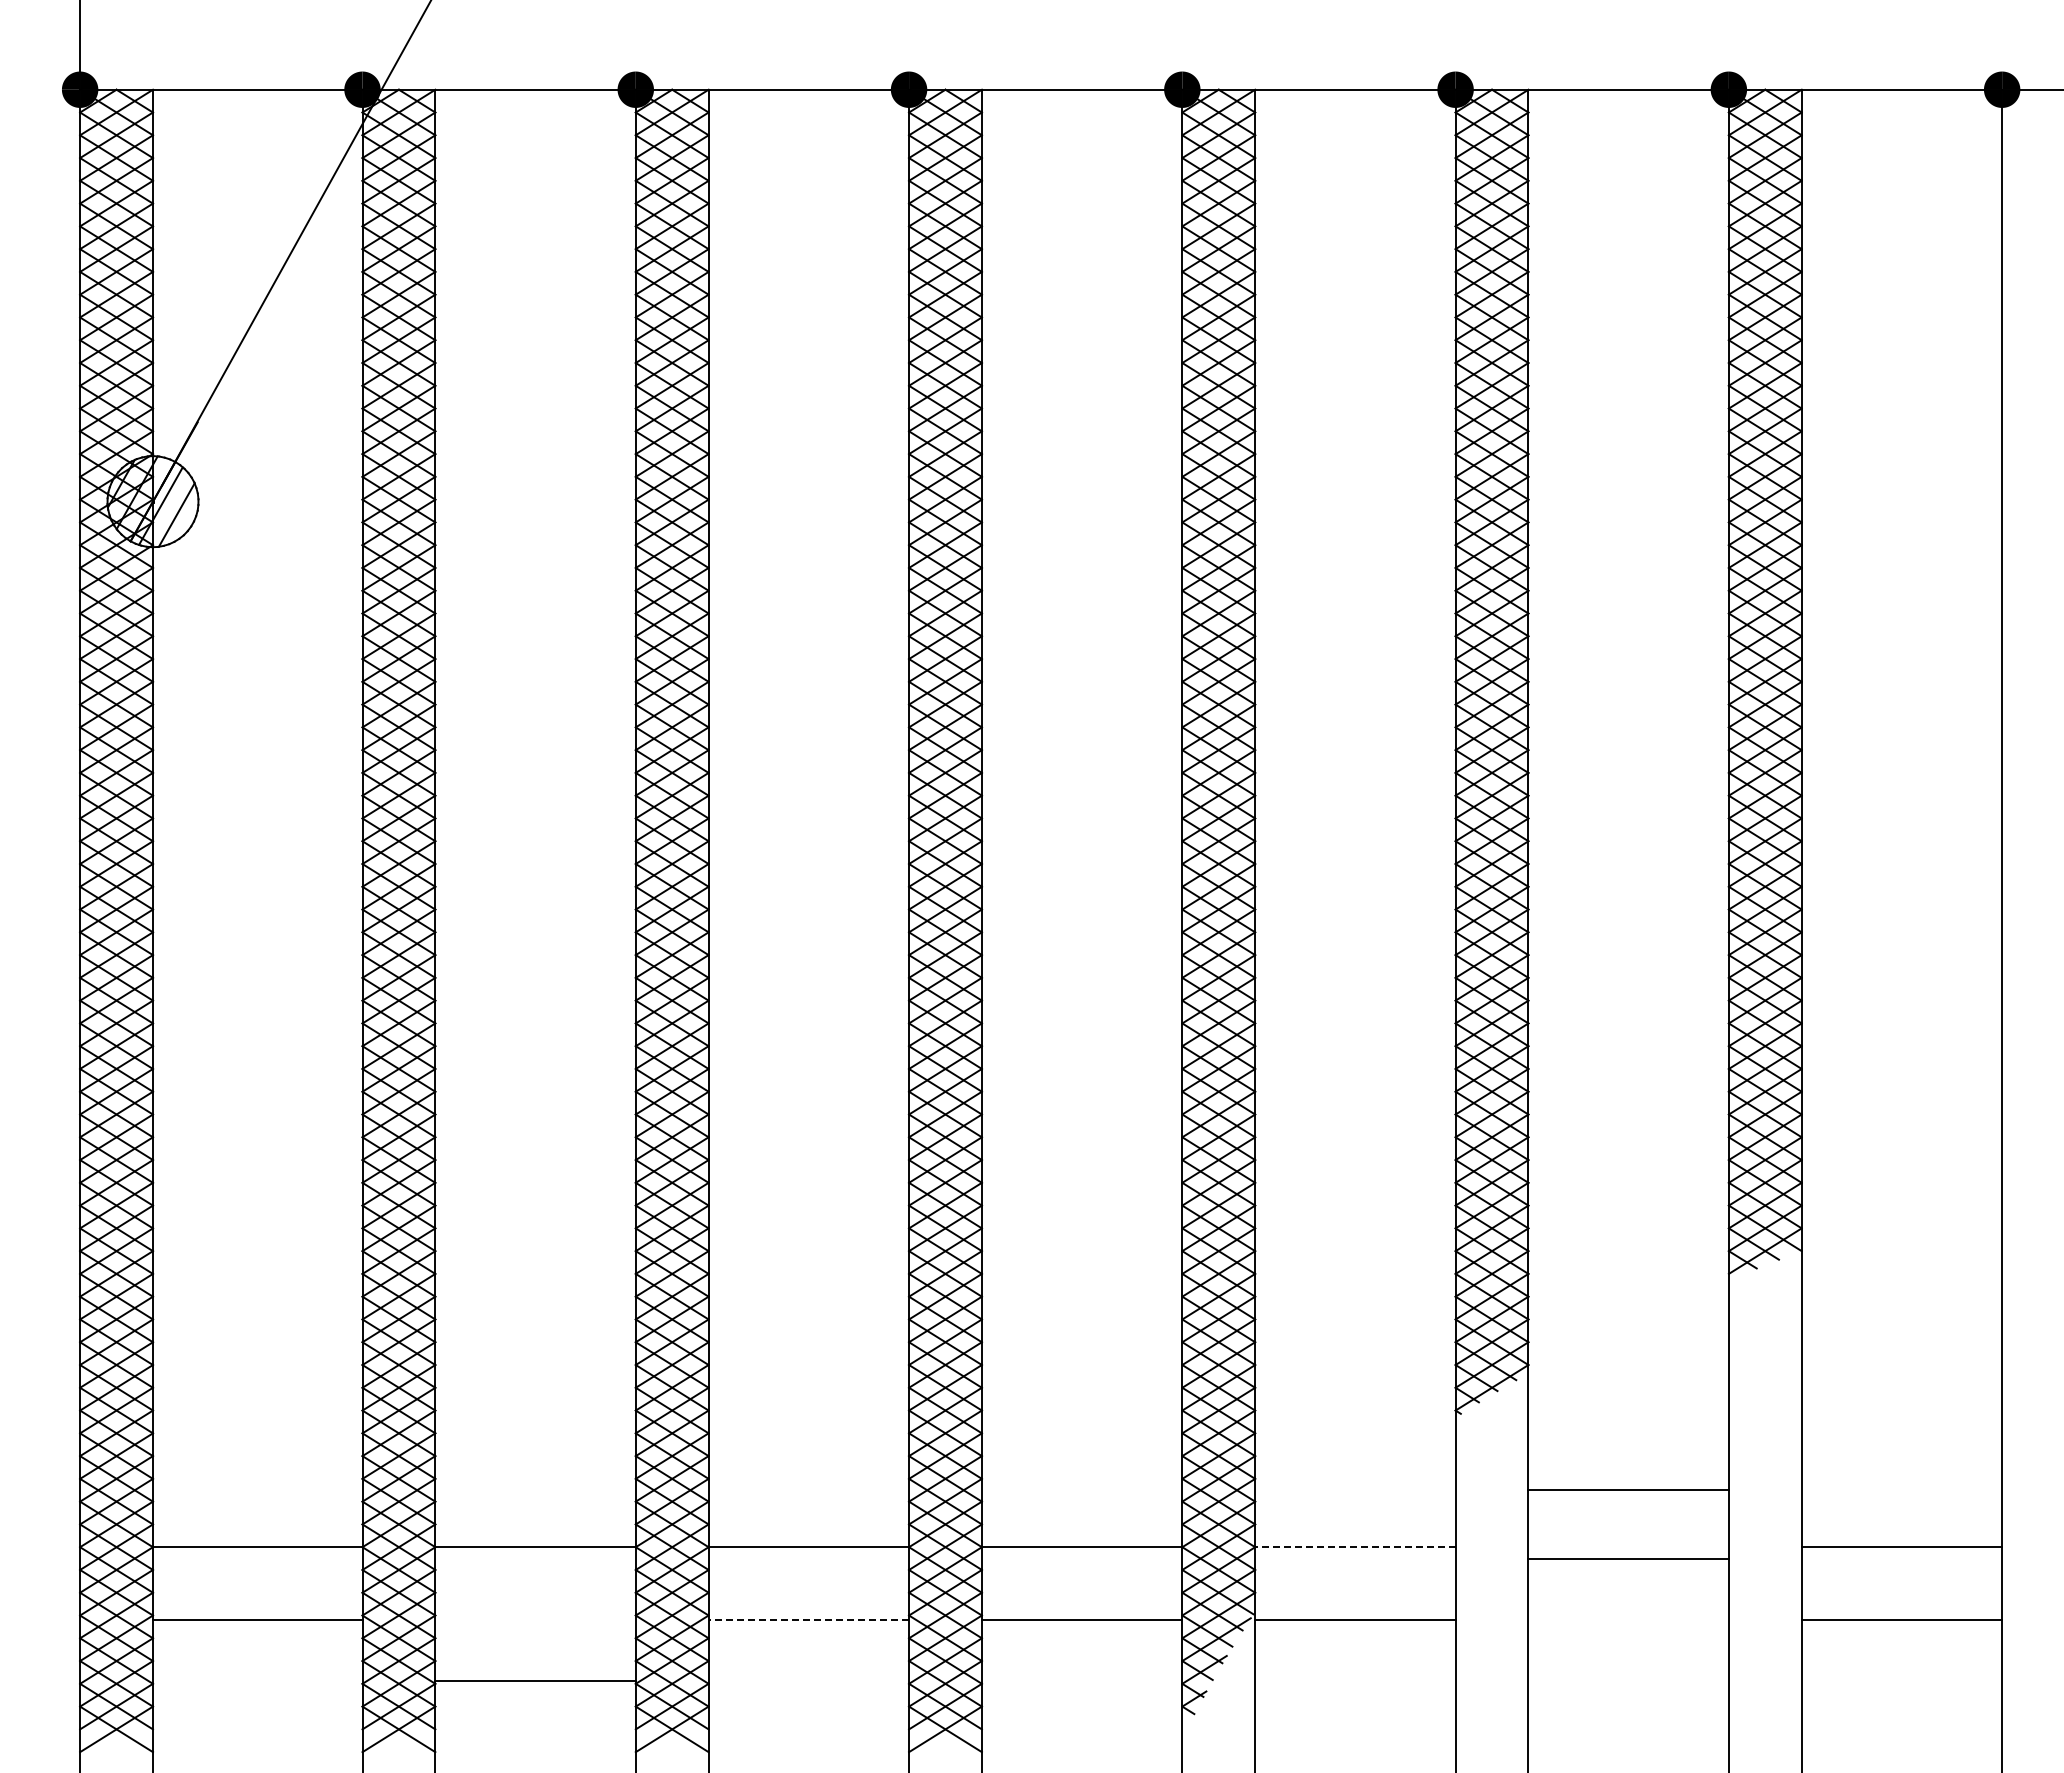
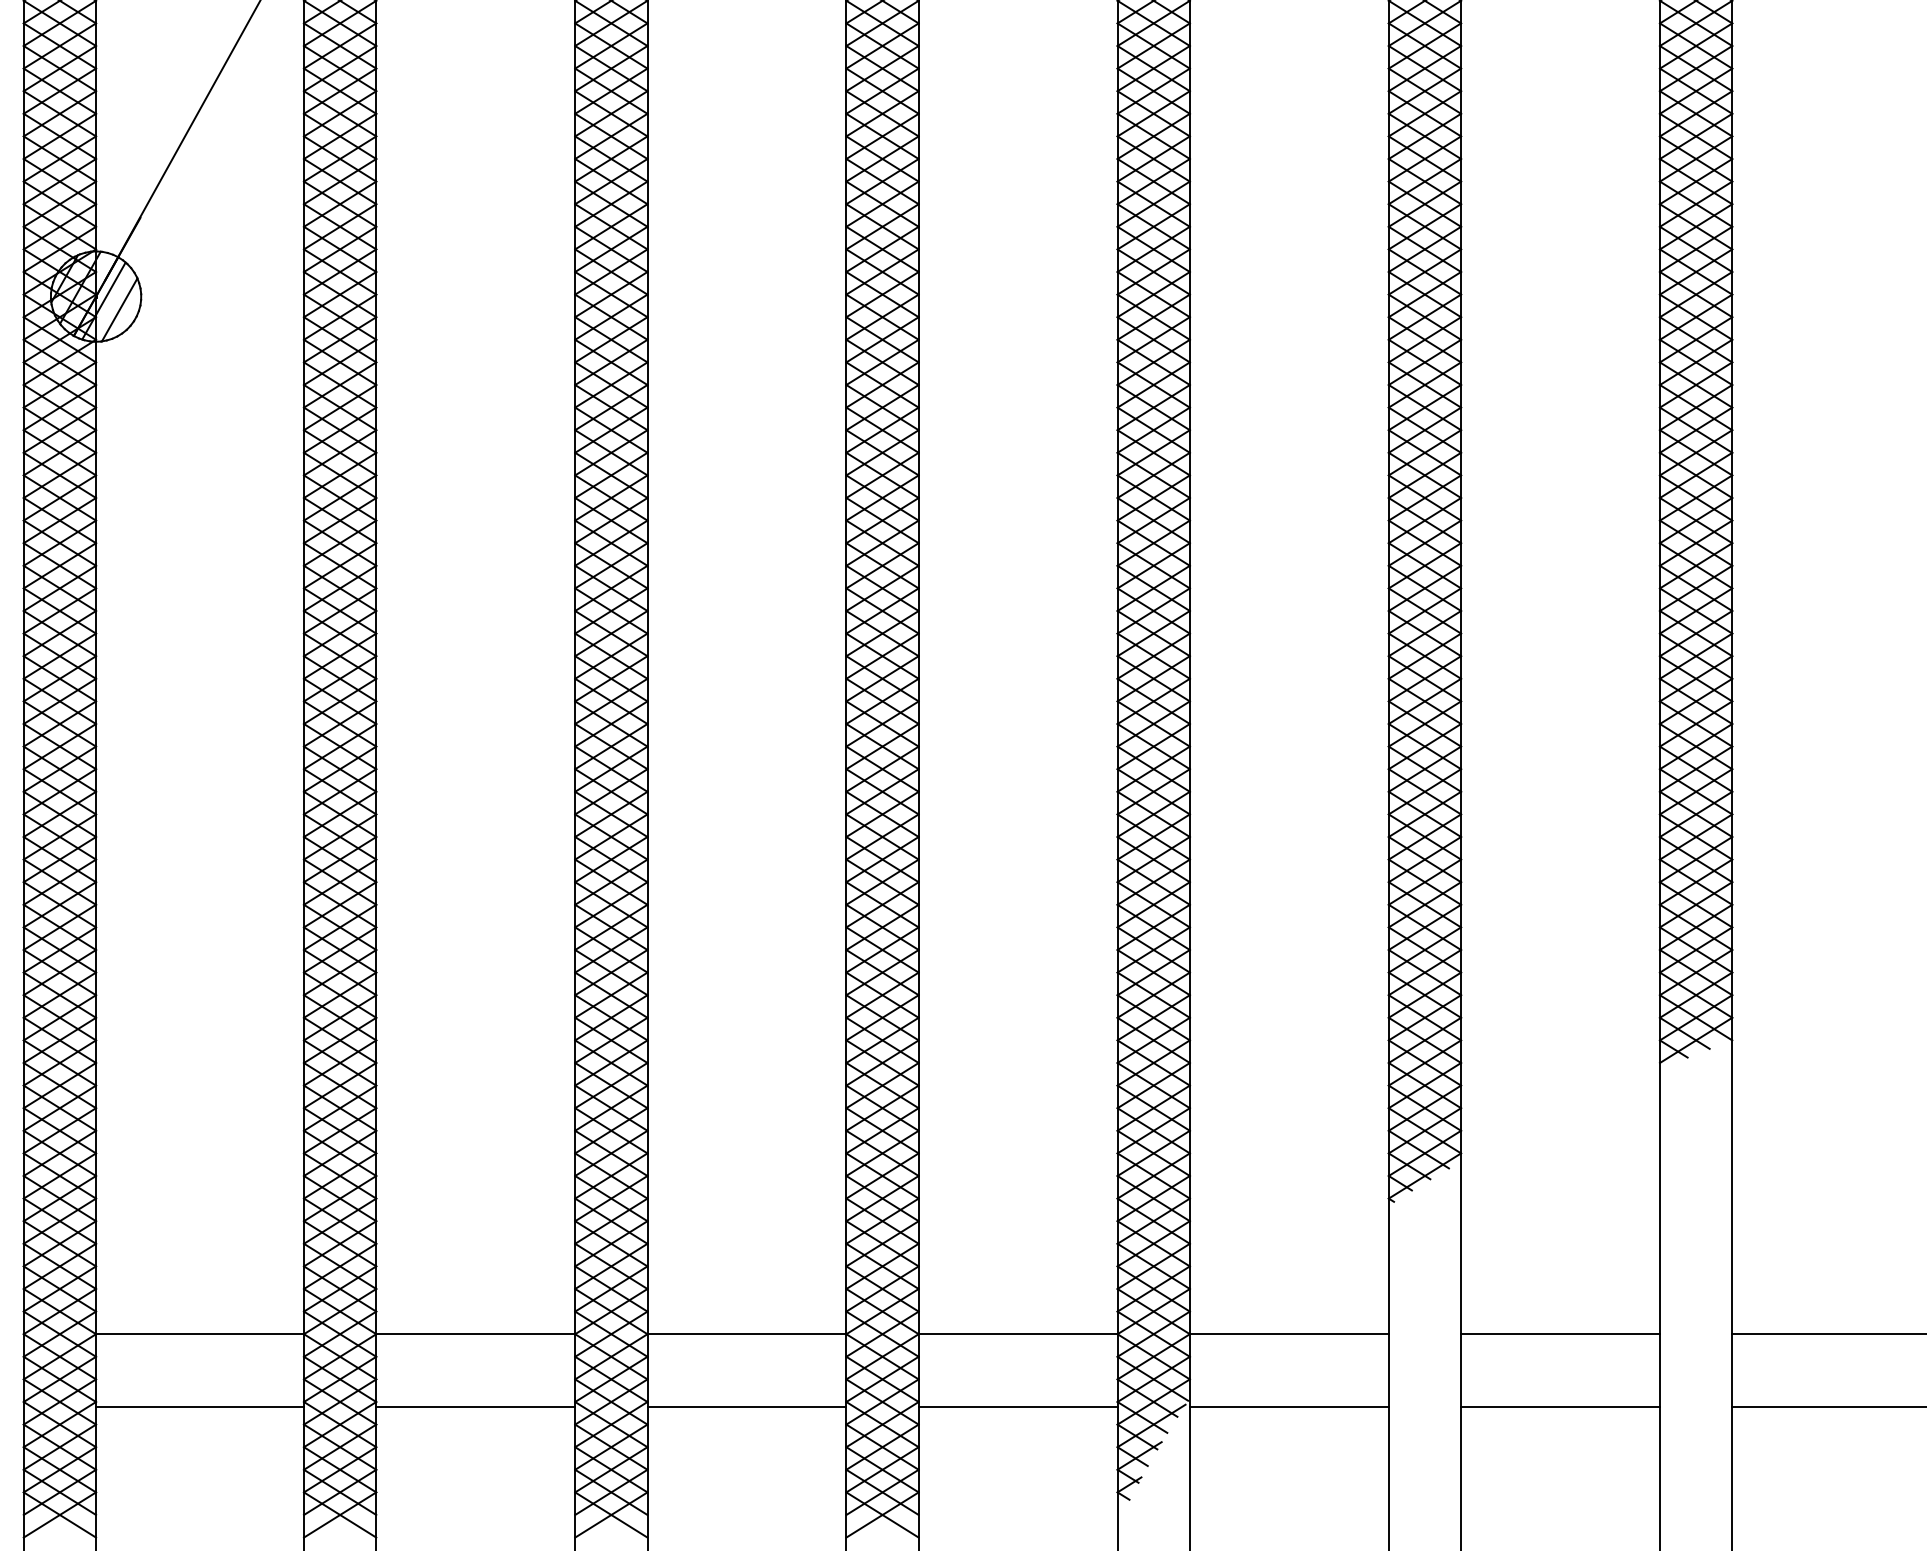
line: (1628, 1490) -> (1560, 1334), moved
line: (1354, 1547) -> (1288, 1334), dashed -> solid
line: (1628, 1559) -> (1560, 1406), moved
line: (808, 1620) -> (746, 1406), dashed -> solid
line: (535, 1681) -> (475, 1406), moved

